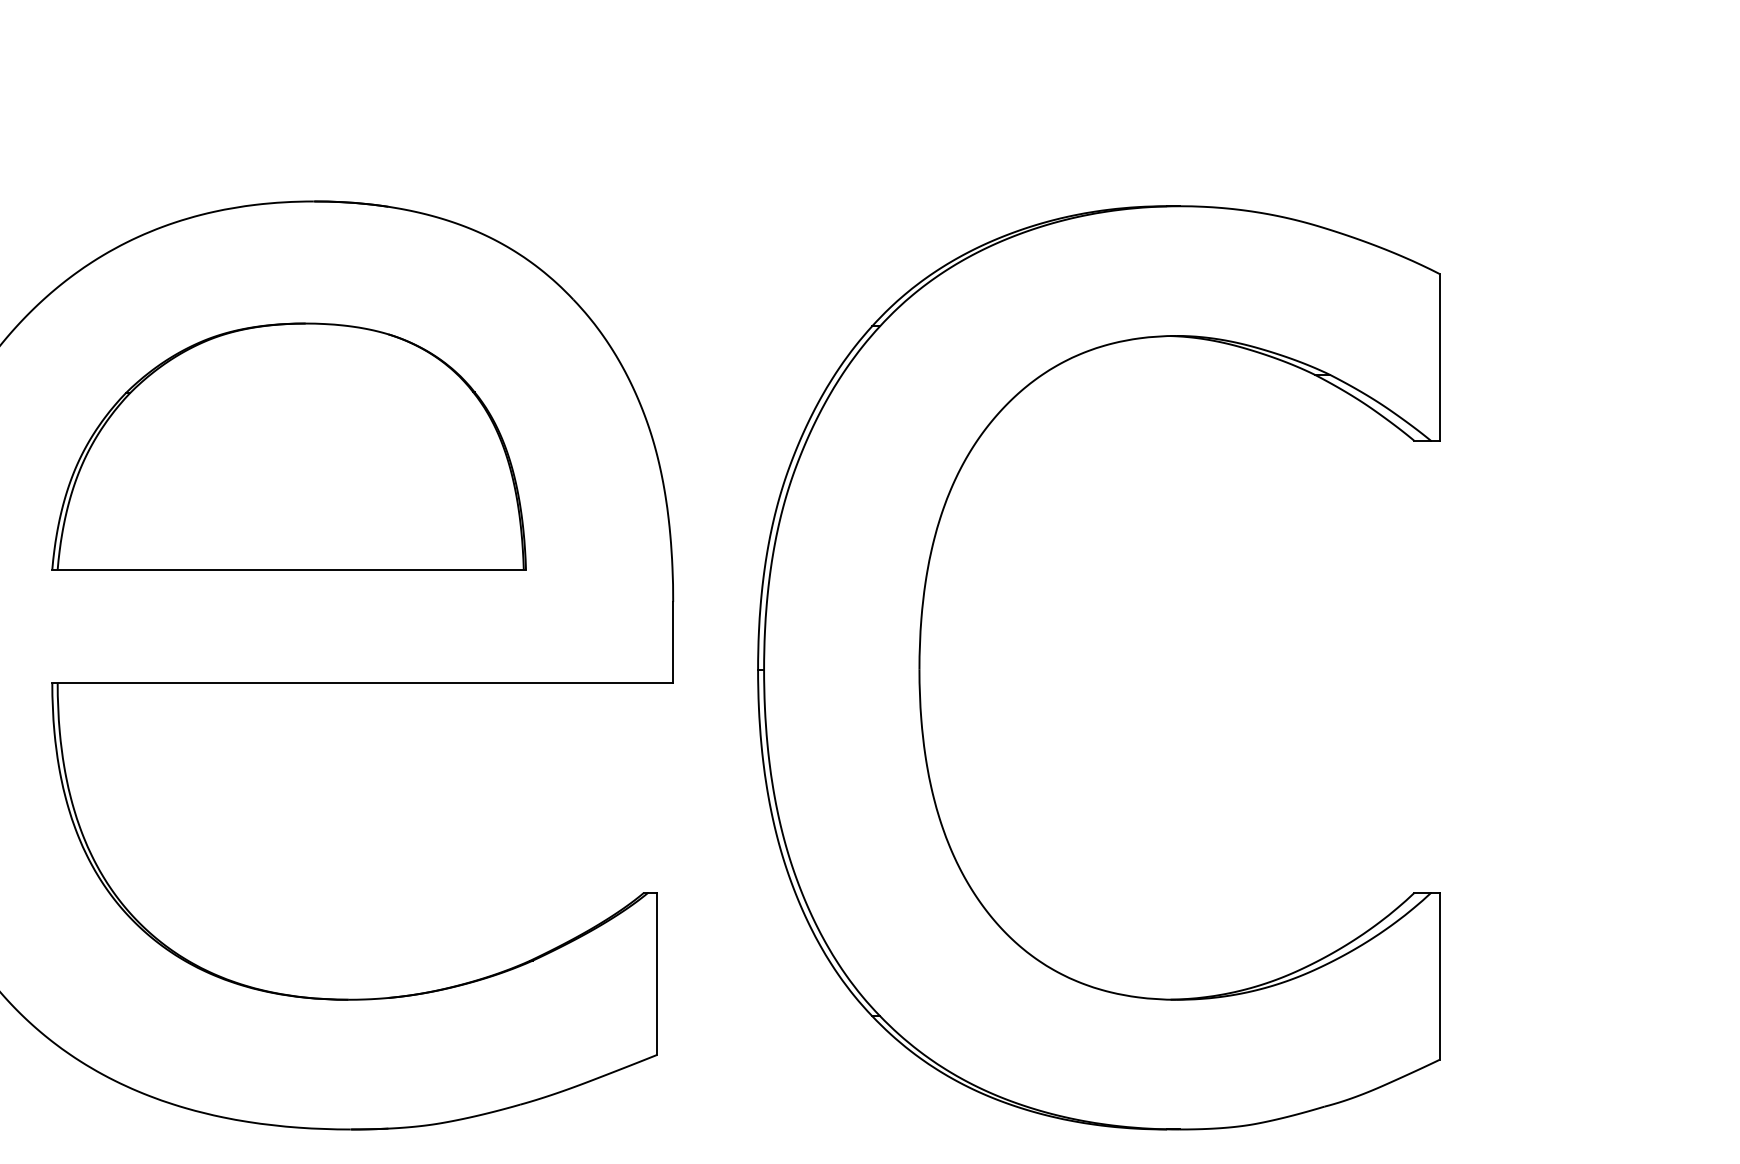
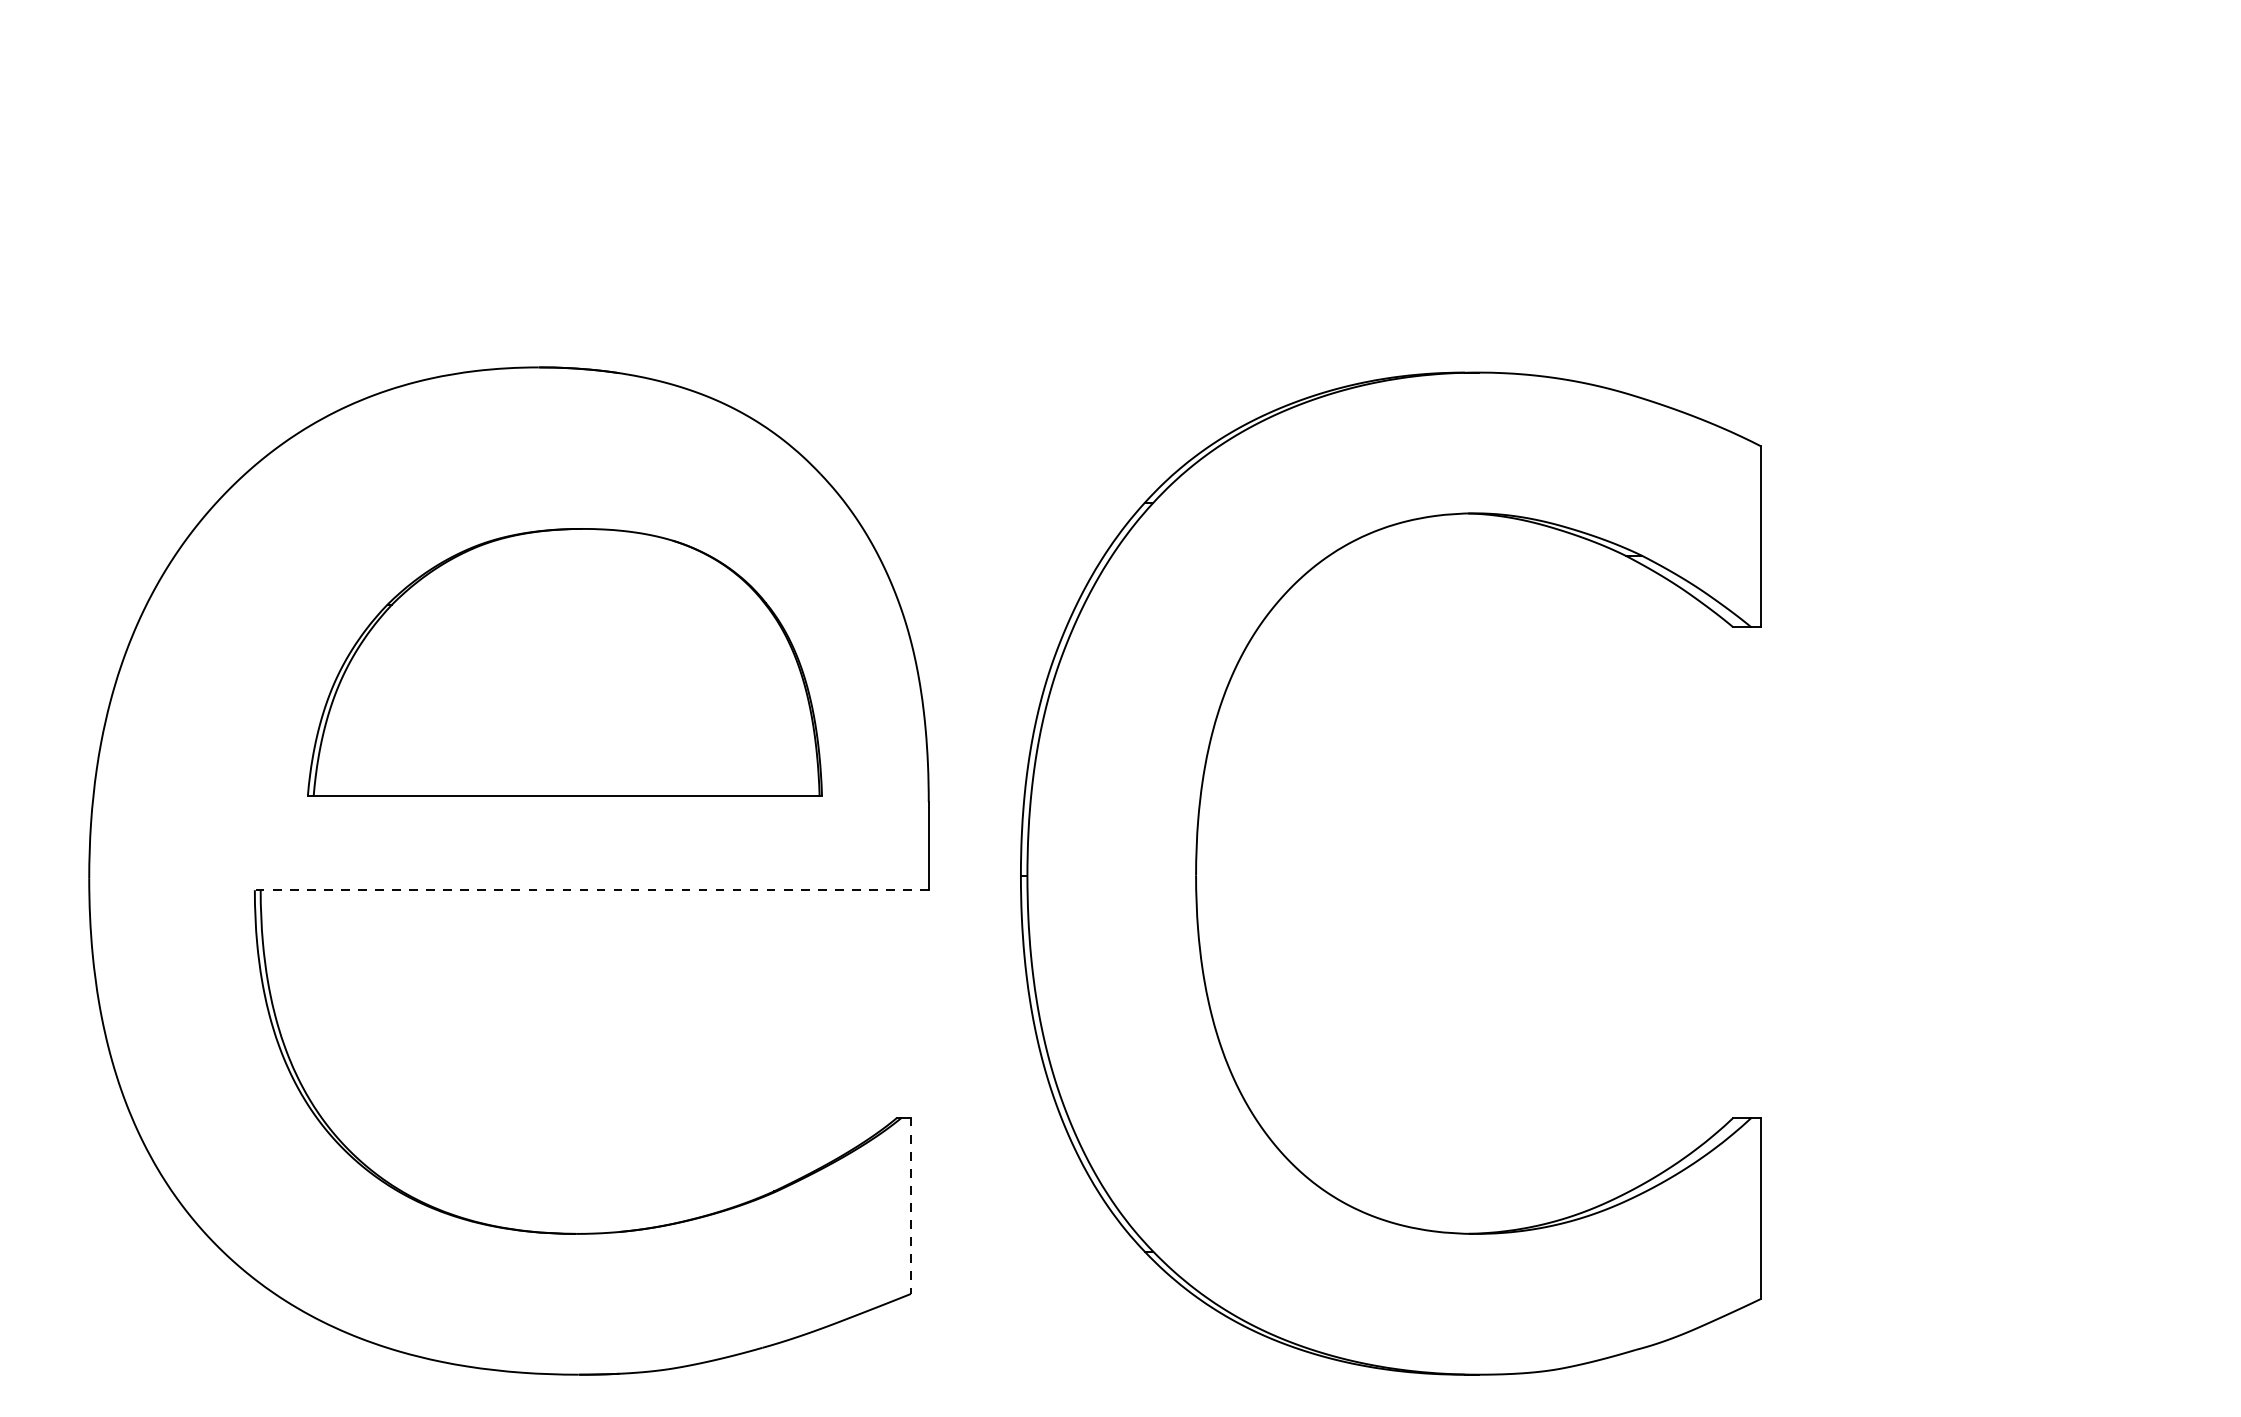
part: (288, 446) -> (564, 662), moved
line: (362, 683) -> (591, 890), solid -> dashed
line: (656, 973) -> (910, 1205), solid -> dashed

